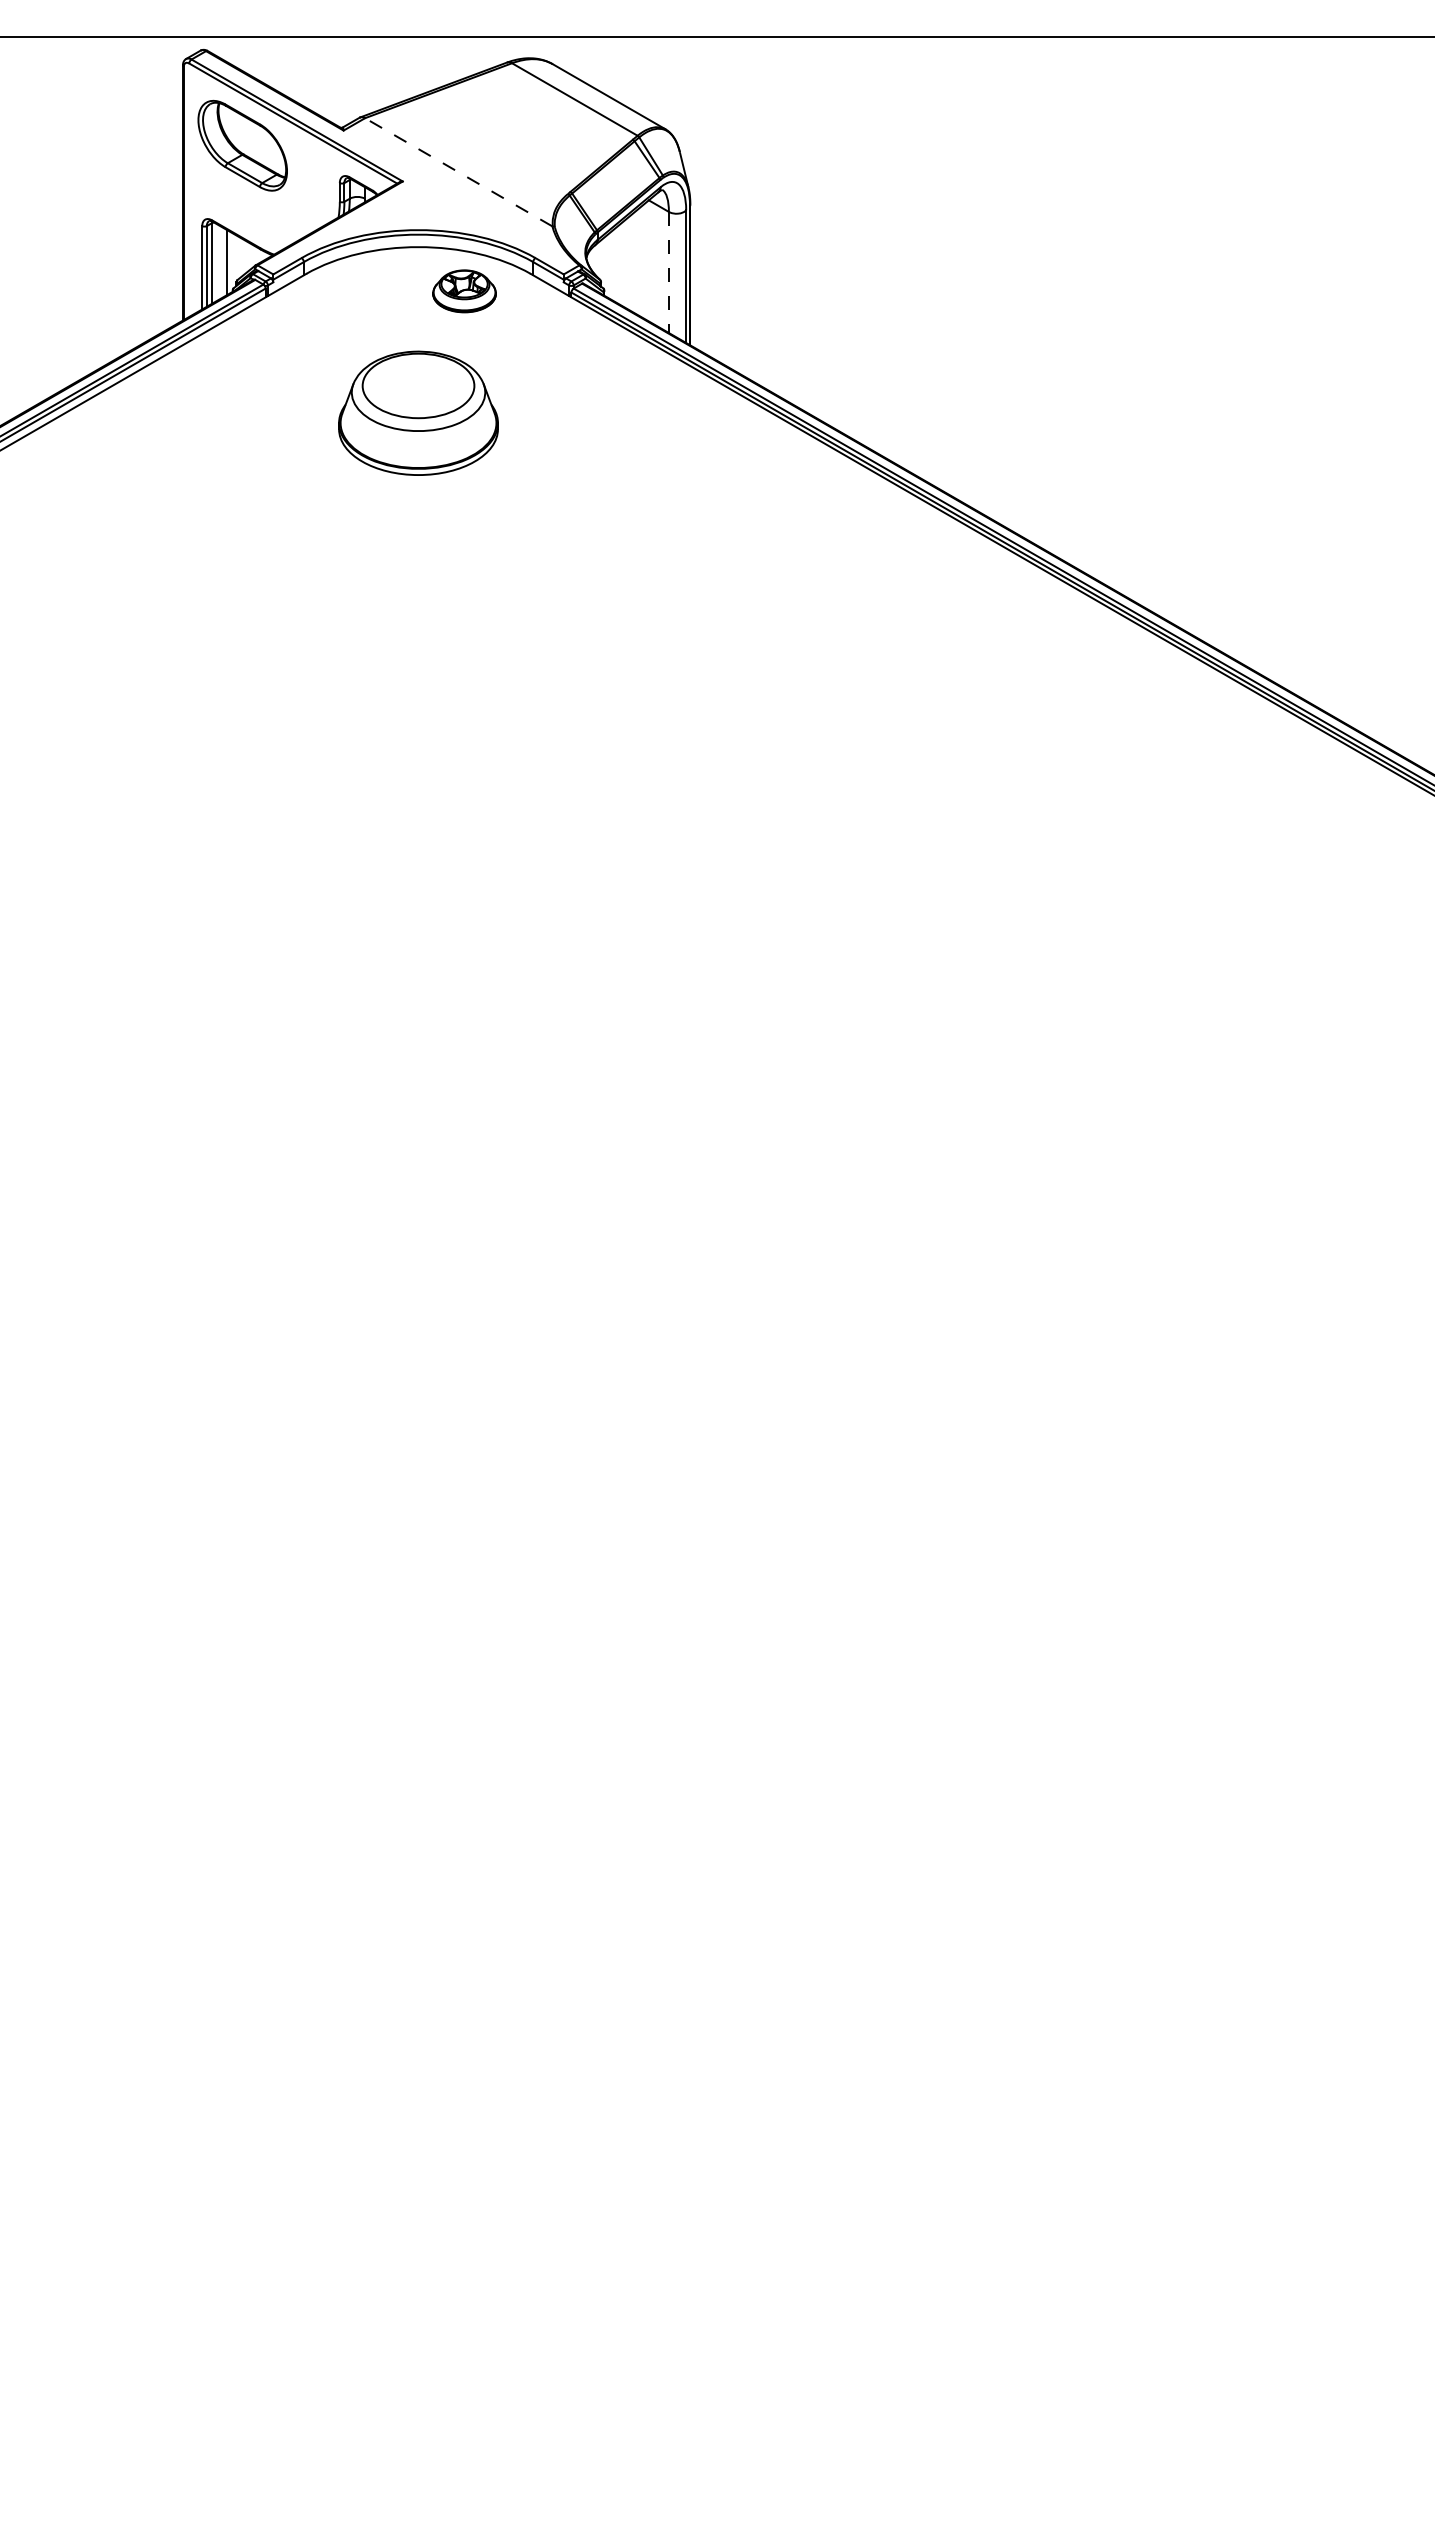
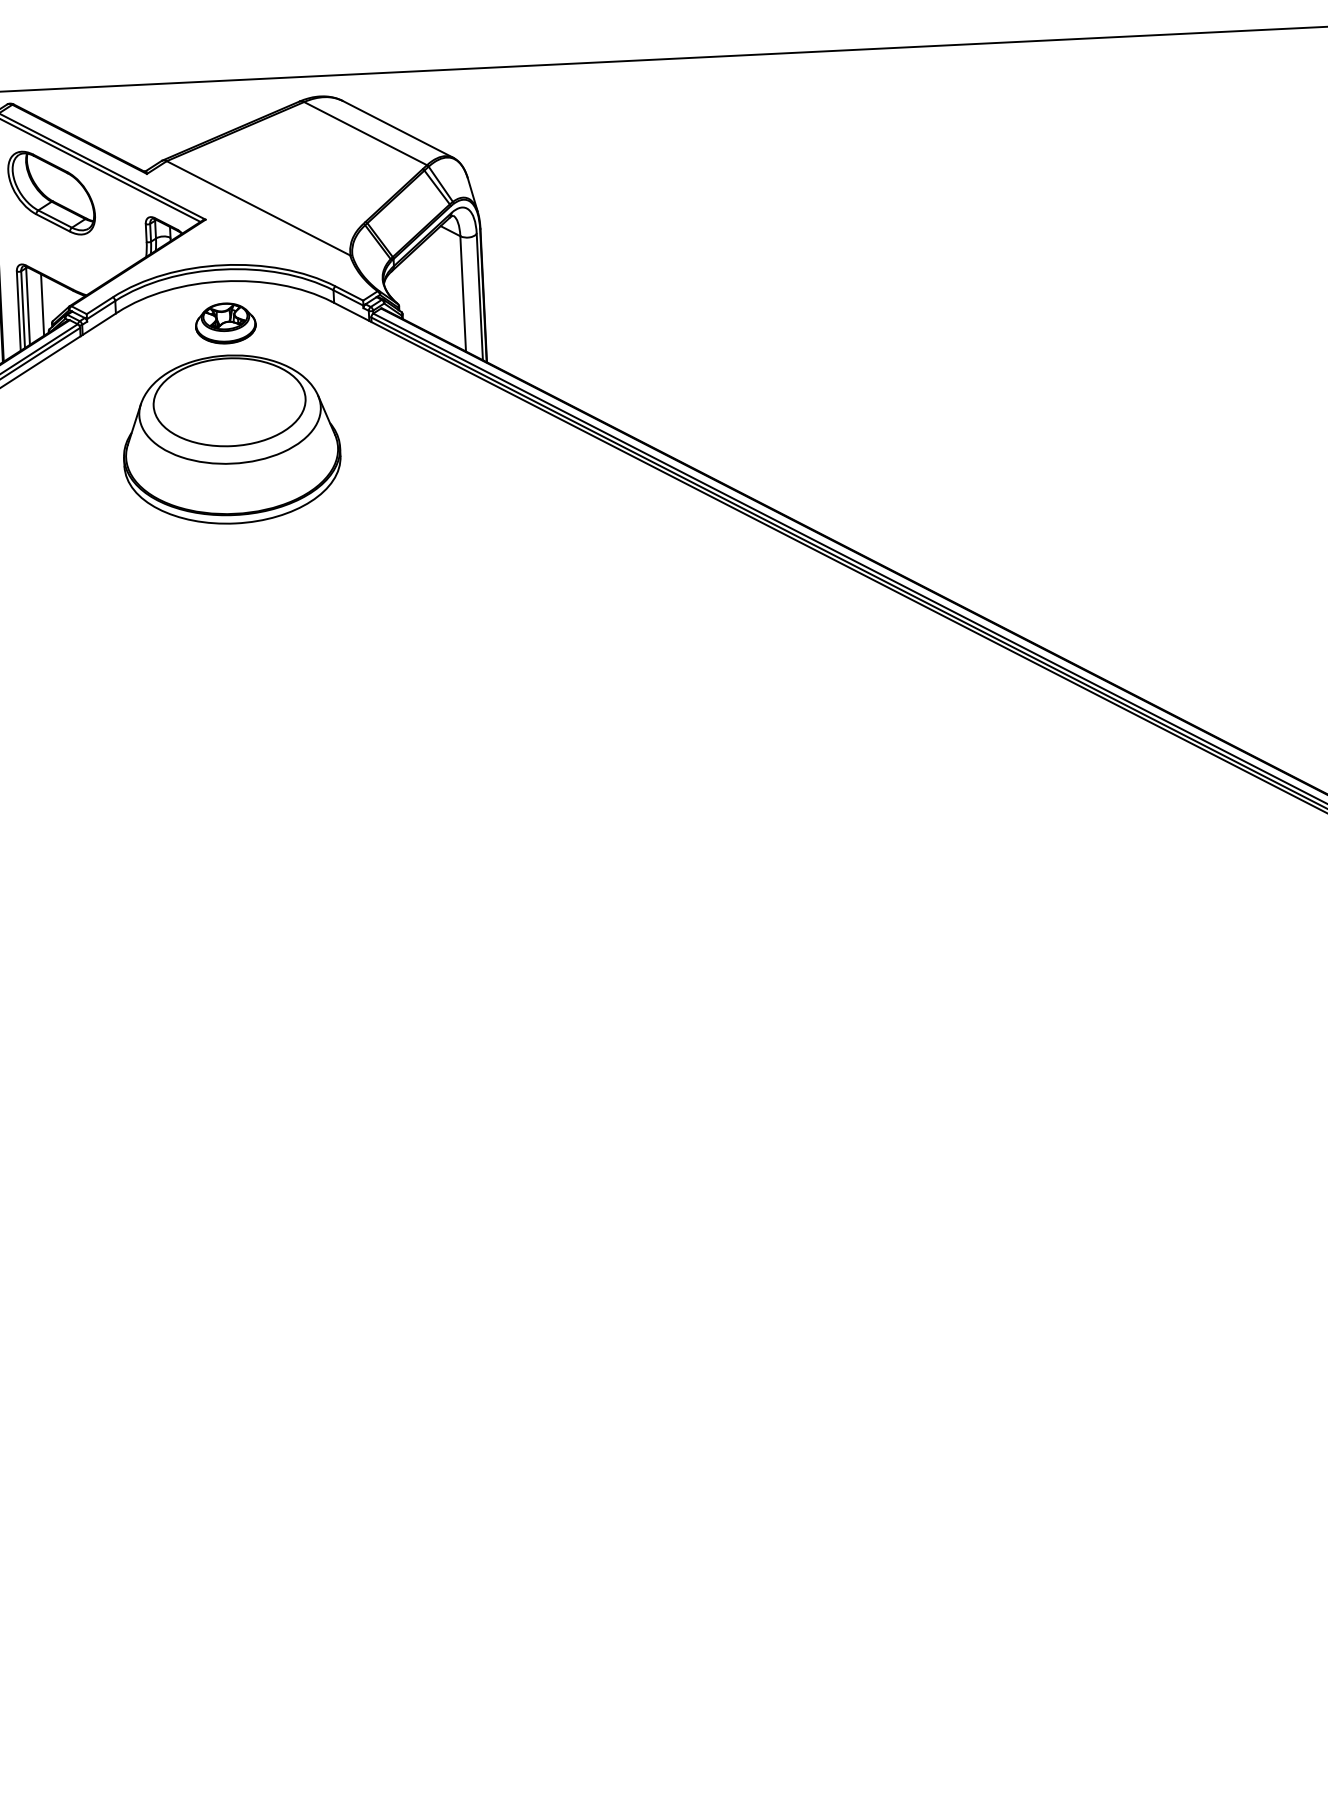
line: (458, 172) -> (258, 208), dashed -> solid
line: (668, 272) -> (462, 293), dashed -> solid
part: (464, 291) -> (225, 323), moved
part: (418, 413) -> (231, 439), size x1.43

